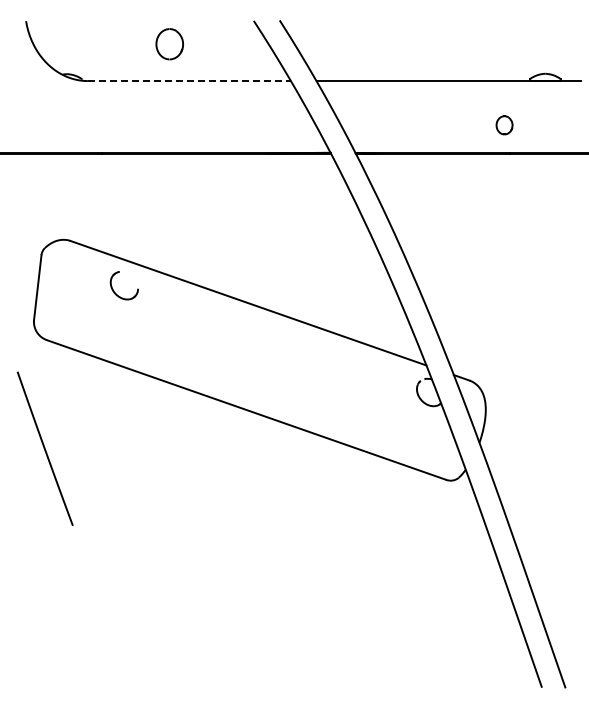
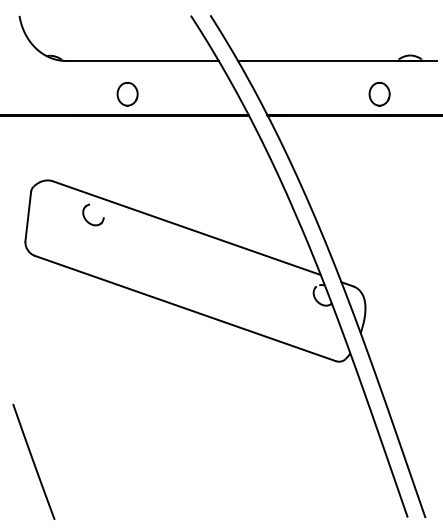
part: (169, 44) -> (127, 94), moved
line: (189, 81) -> (142, 61), dashed -> solid
part: (504, 125) -> (379, 94), size x1.67
line: (44, 448) -> (33, 461), moved

